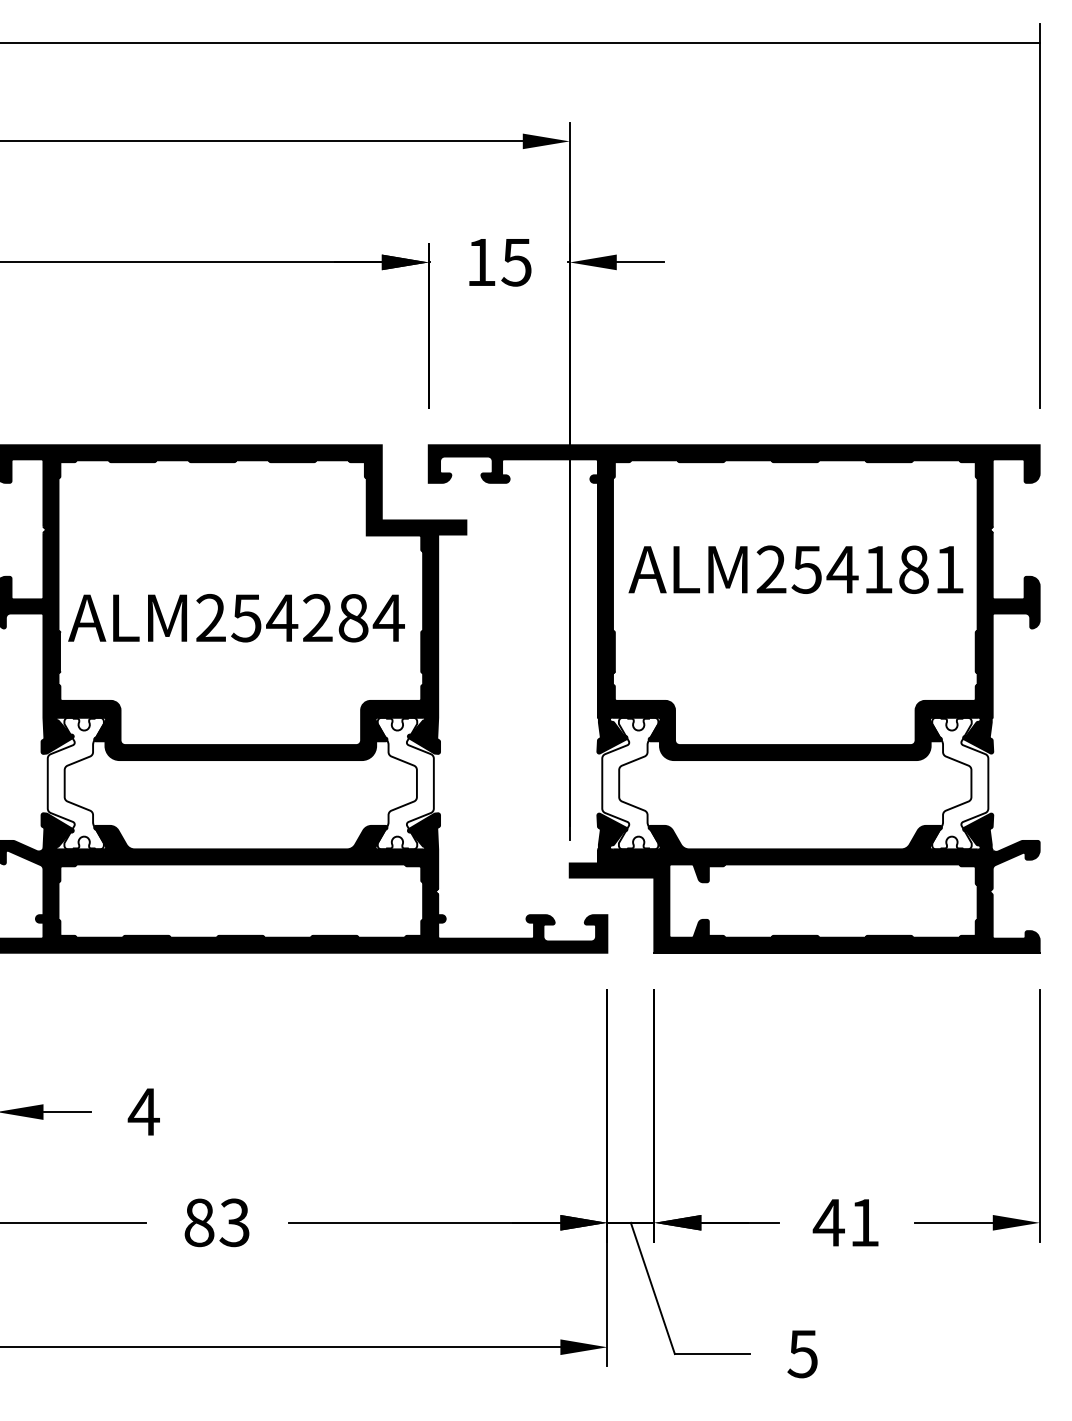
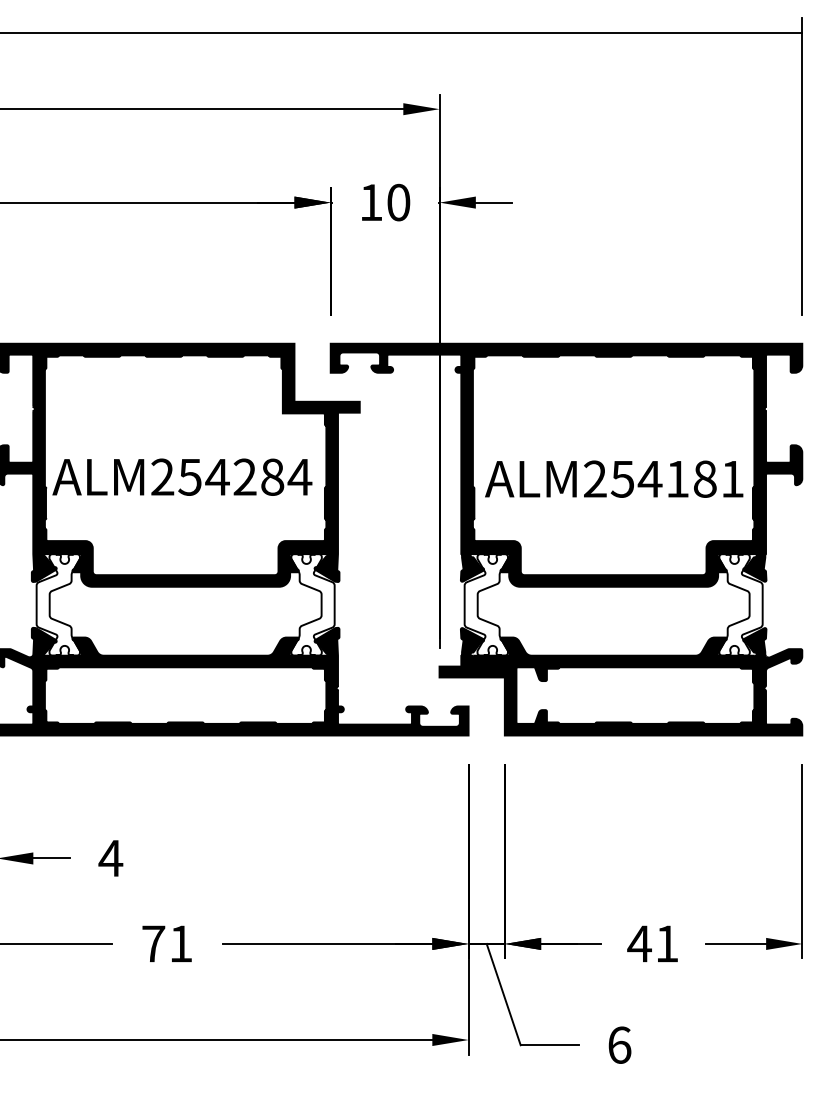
text: (516, 262) -> (398, 202), 15 -> 10
text: (795, 569) -> (613, 479), moved
text: (216, 1222) -> (166, 943), 83 -> 71
text: (802, 1353) -> (619, 1044), 5 -> 6

